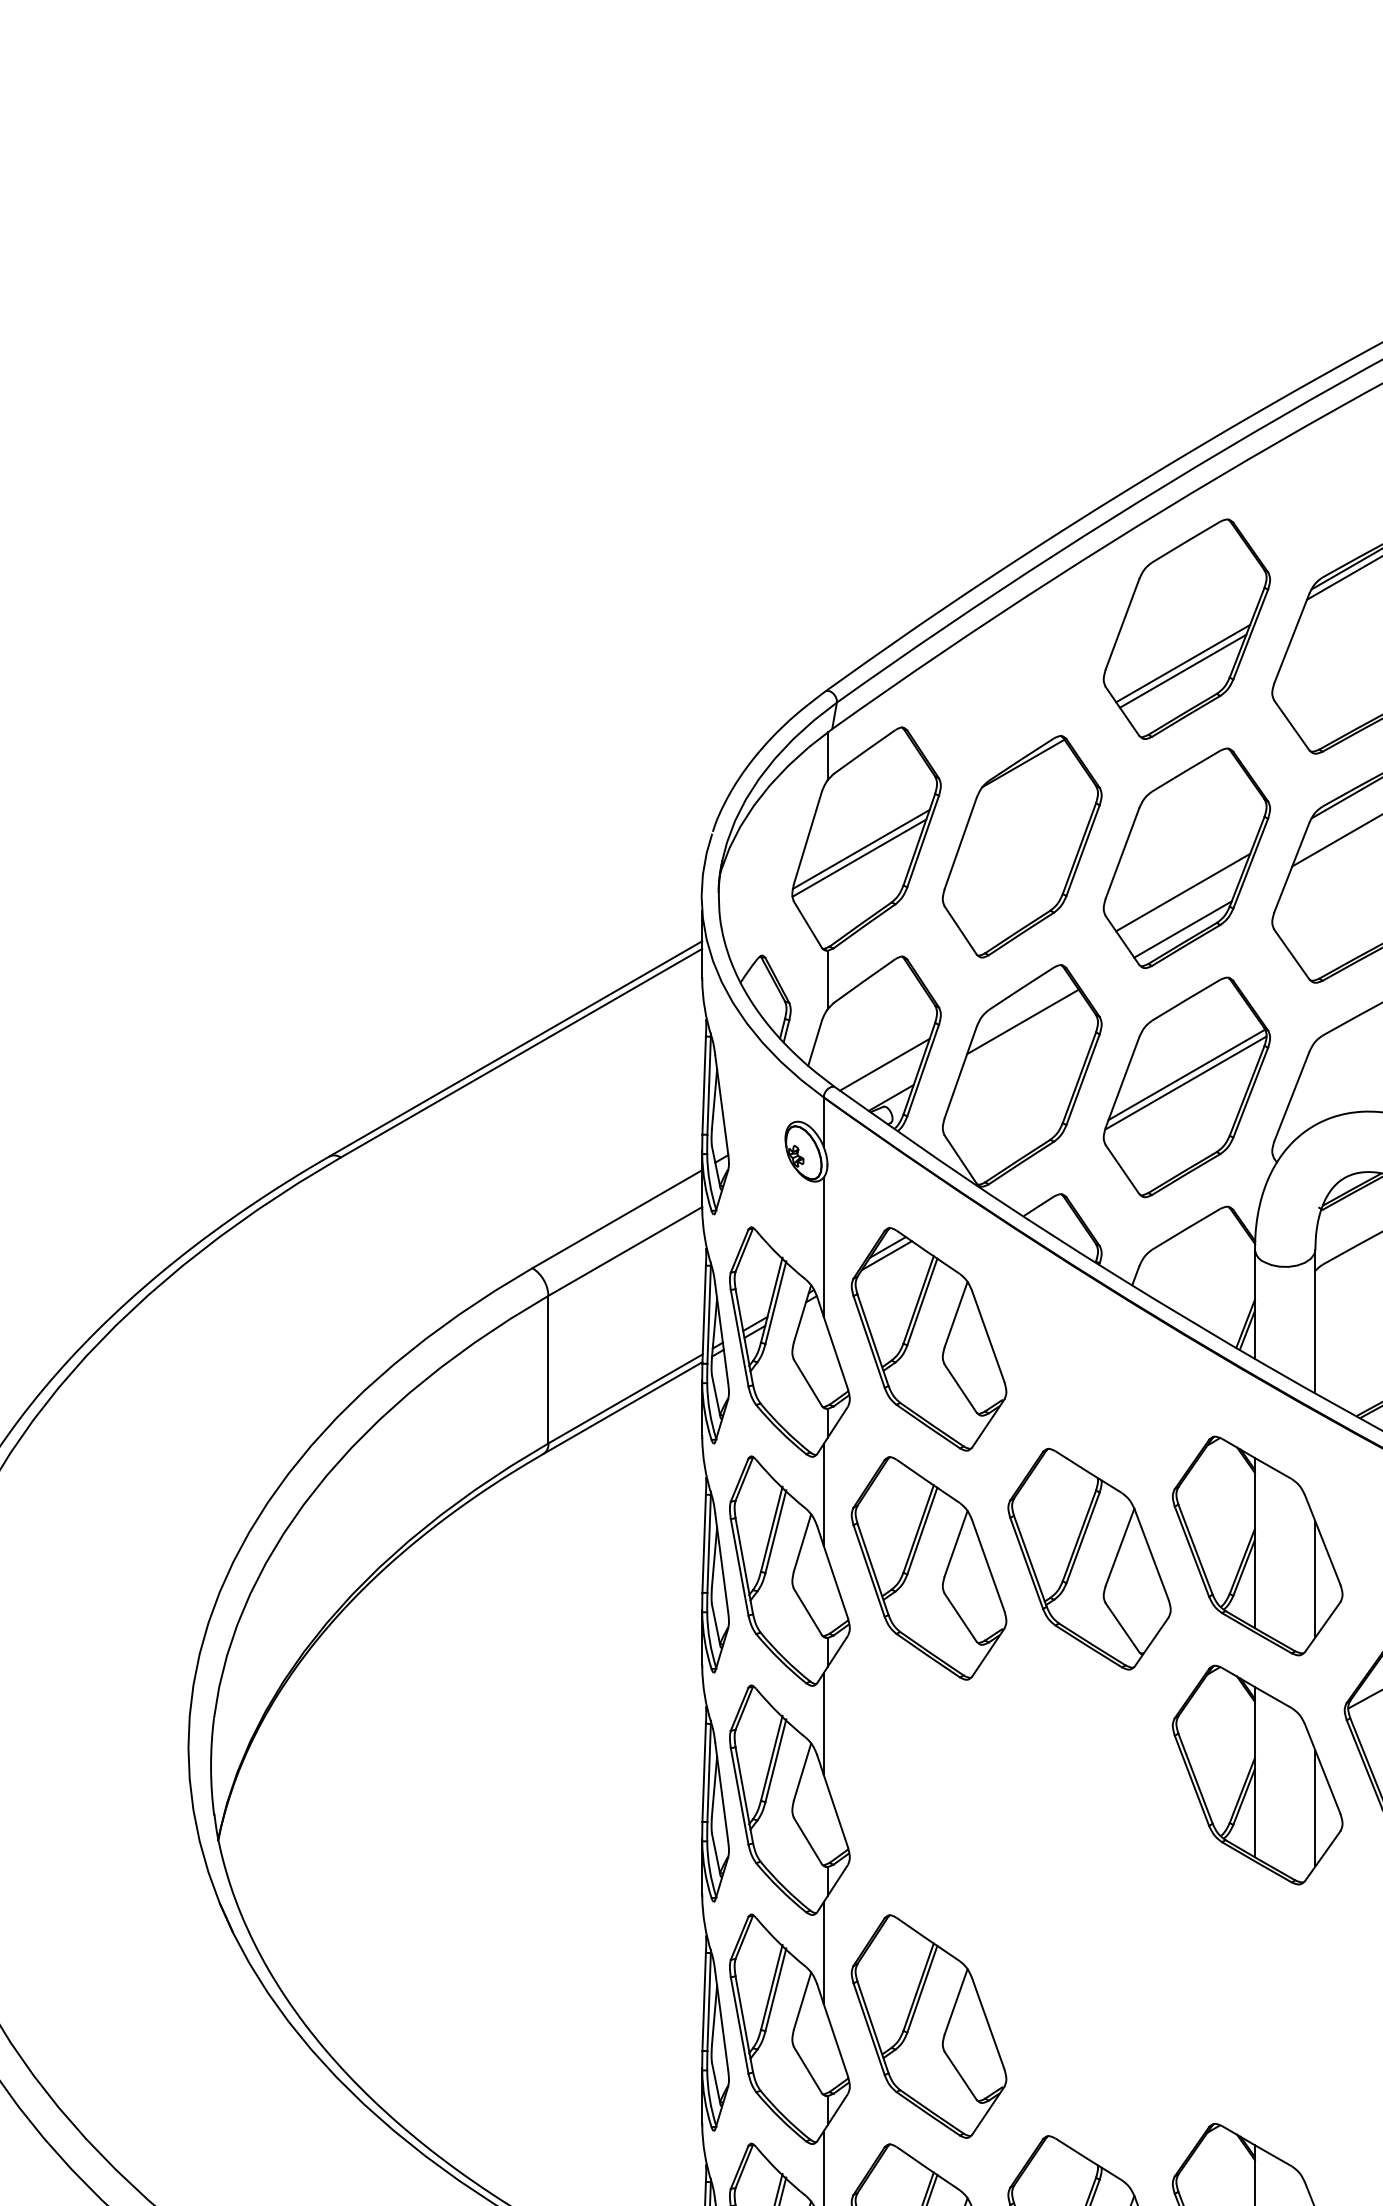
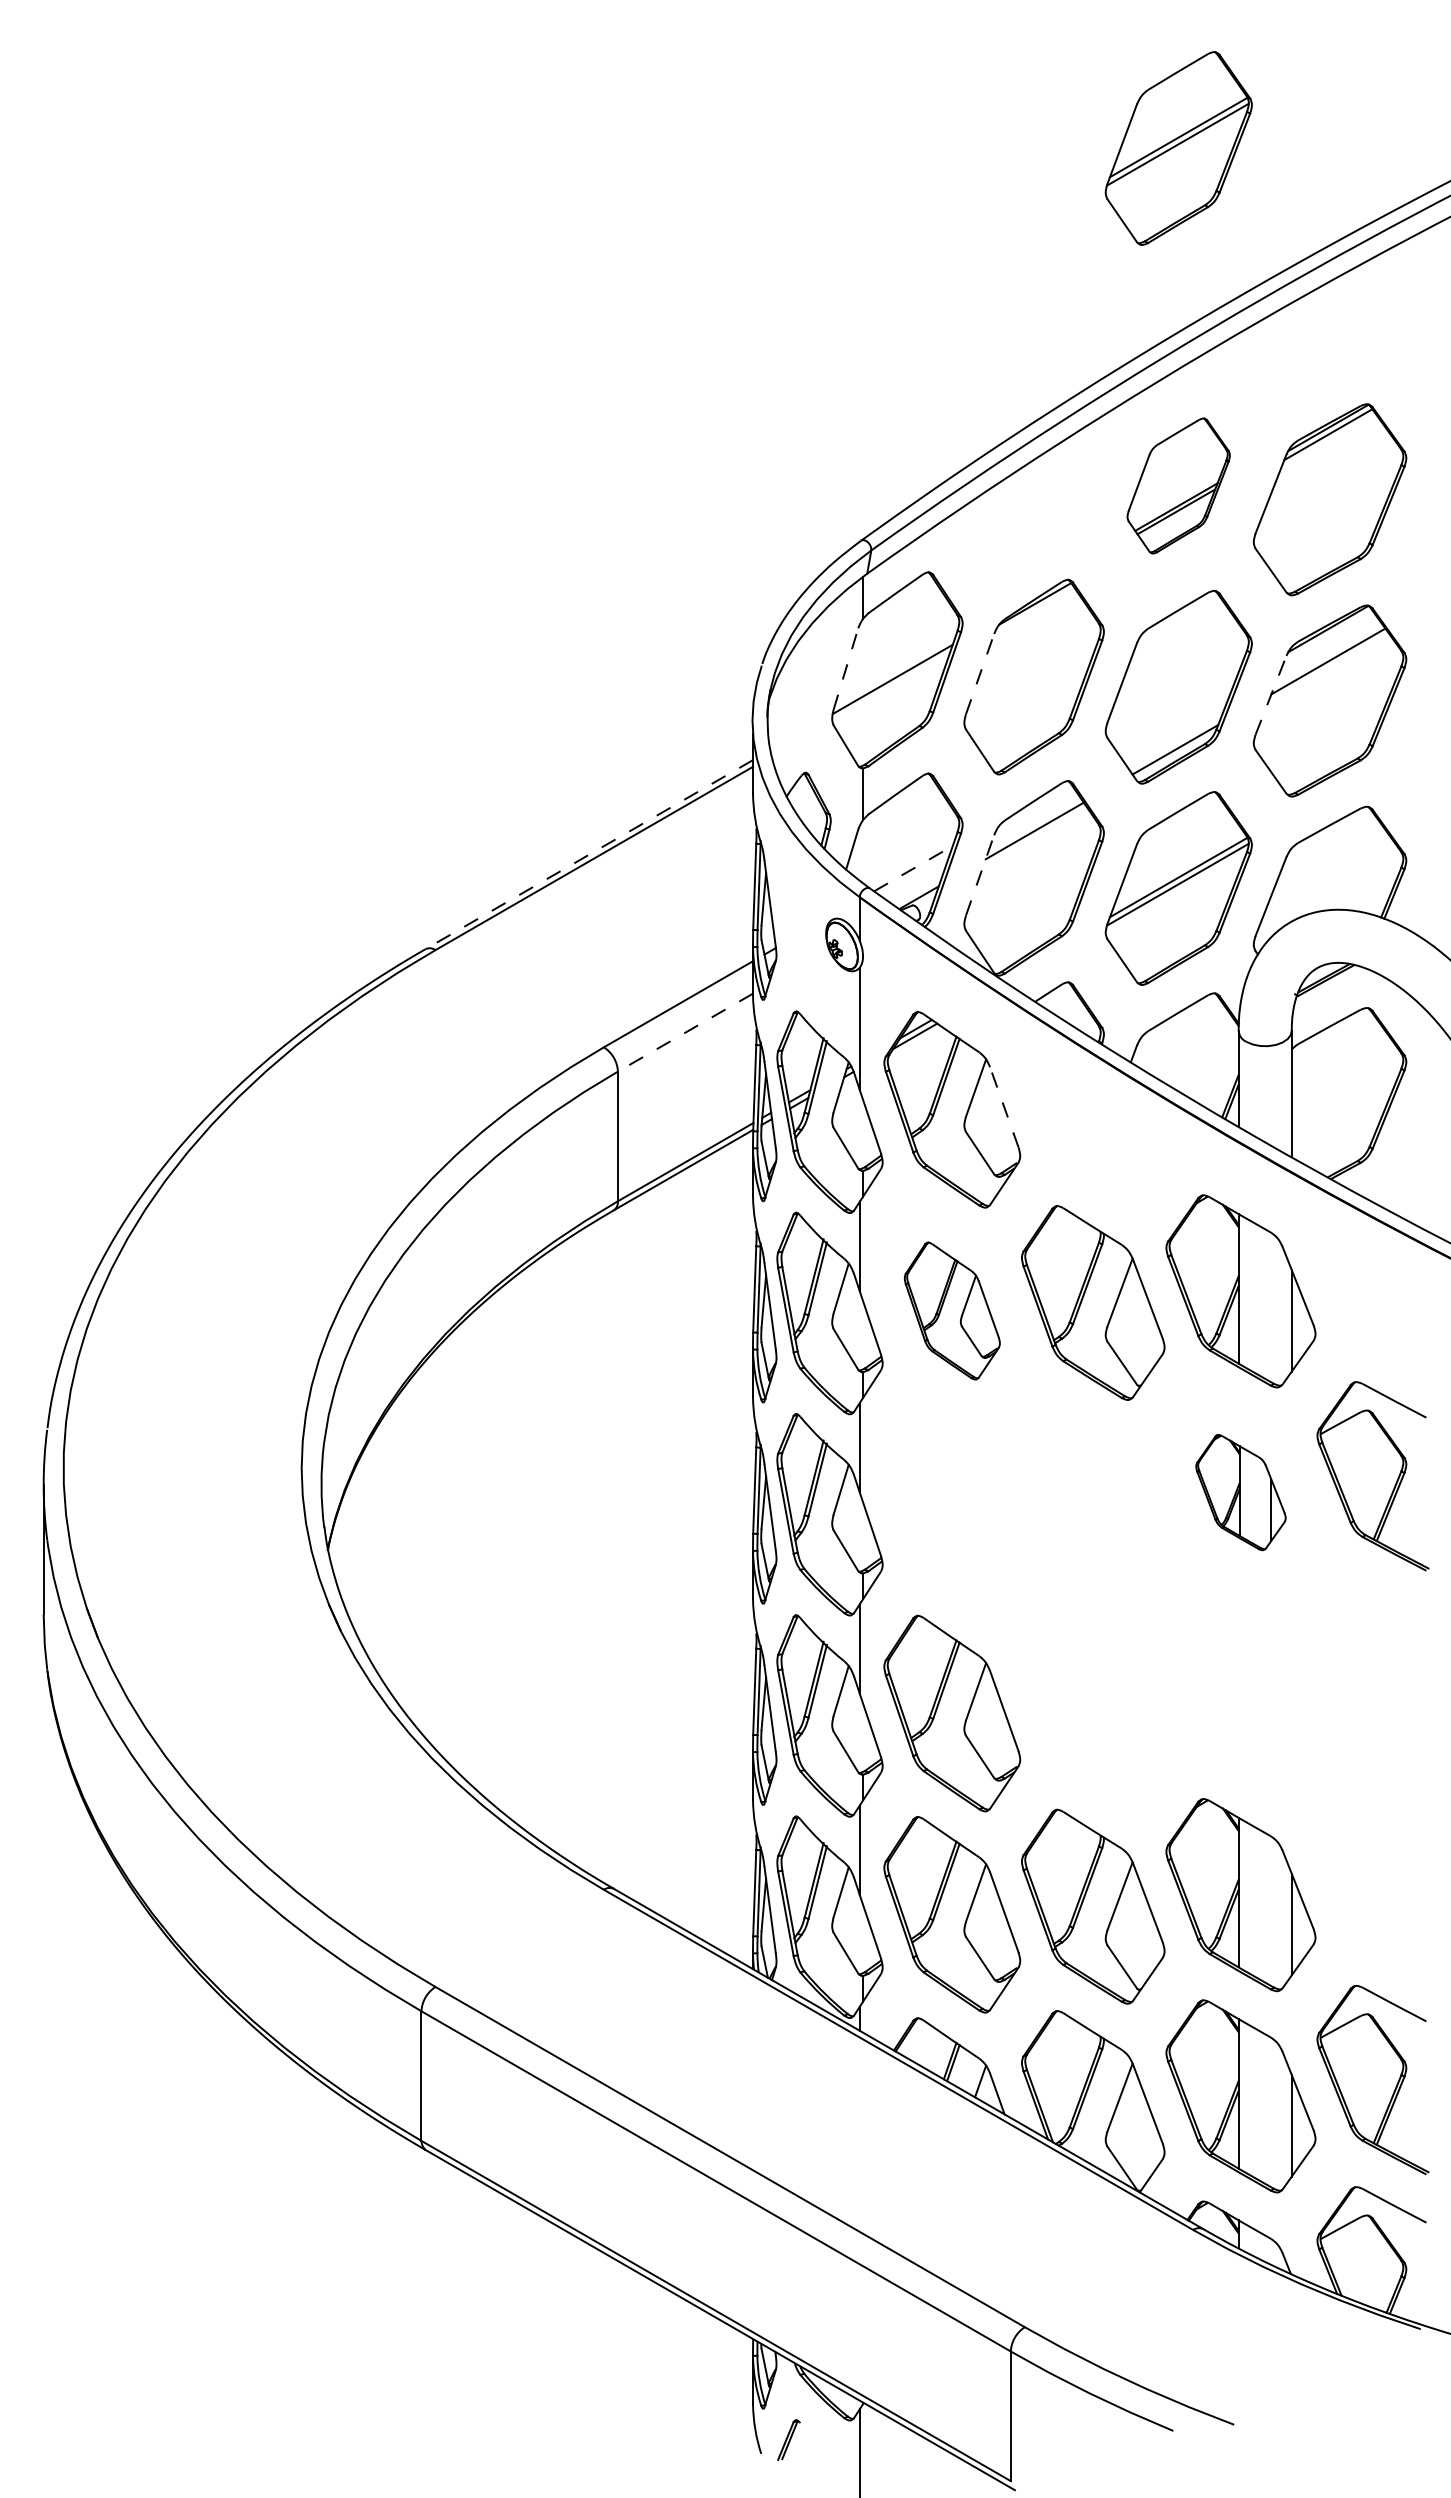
part: (1186, 245) -> (1178, 148), added
part: (1186, 628) -> (1178, 485), size x0.7
line: (807, 838) -> (845, 669), solid -> dashed
line: (961, 843) -> (980, 674), solid -> dashed
line: (858, 857) -> (890, 686), removed
line: (1292, 866) -> (1271, 694), solid -> dashed
line: (1183, 892) -> (1175, 717), removed
line: (514, 1048) -> (588, 854), solid -> dashed
line: (884, 1064) -> (913, 868), solid -> dashed
line: (961, 1072) -> (980, 875), solid -> dashed
line: (625, 1251) -> (685, 1032), solid -> dashed
line: (988, 1336) -> (1004, 1107), solid -> dashed
part: (929, 1567) -> (952, 1310), size x0.7
part: (1257, 1774) -> (1240, 1492), size x0.6

